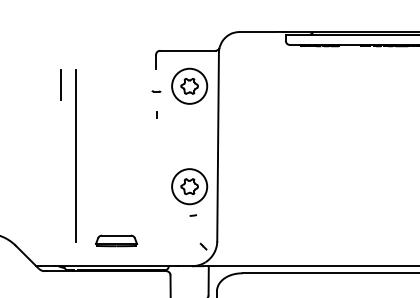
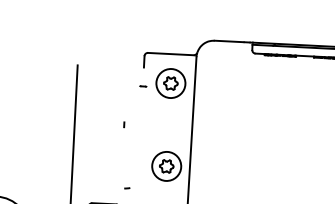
line: (61, 84) -> (65, 76), removed
line: (156, 114) -> (124, 124), moved
arc: (193, 215) -> (127, 188), moved

